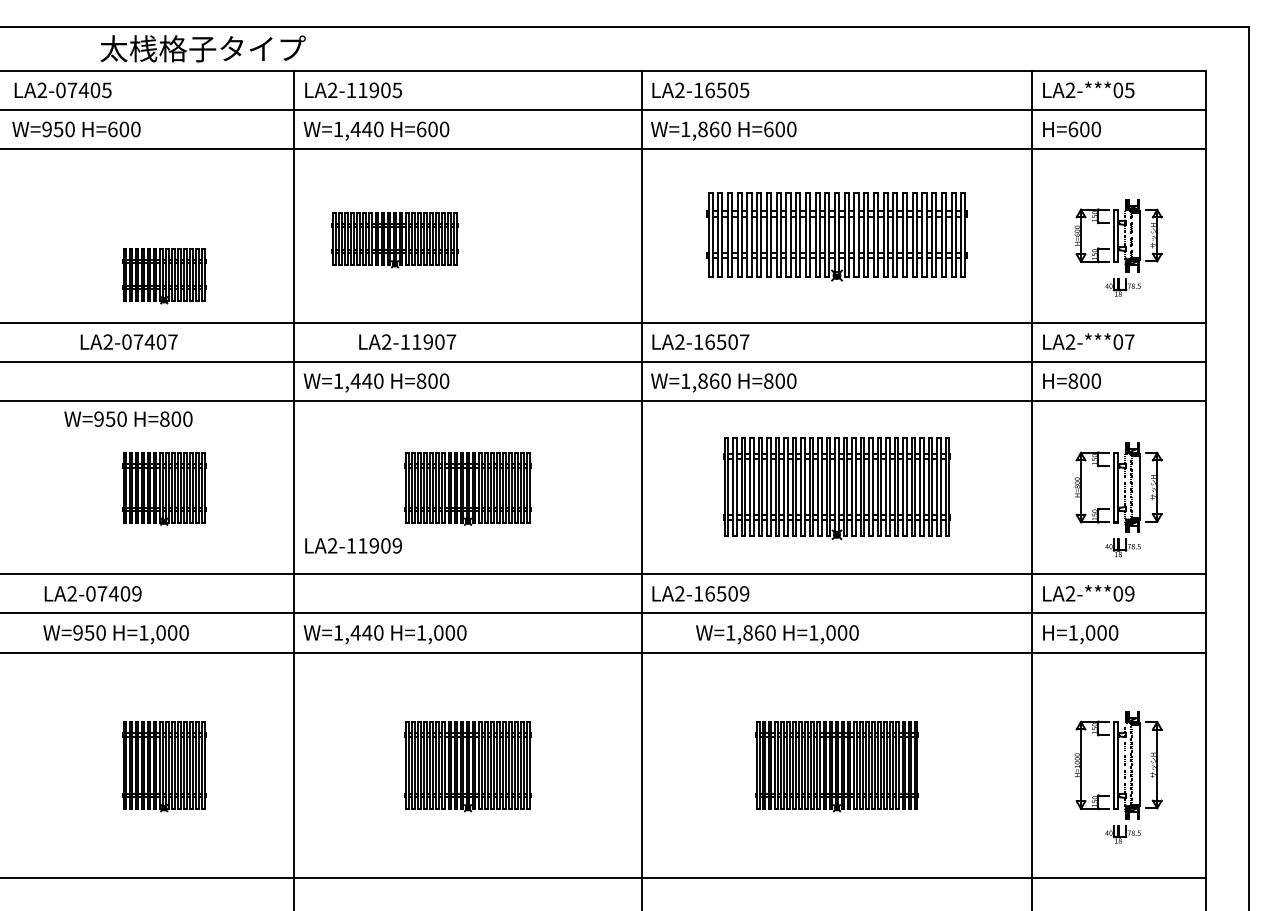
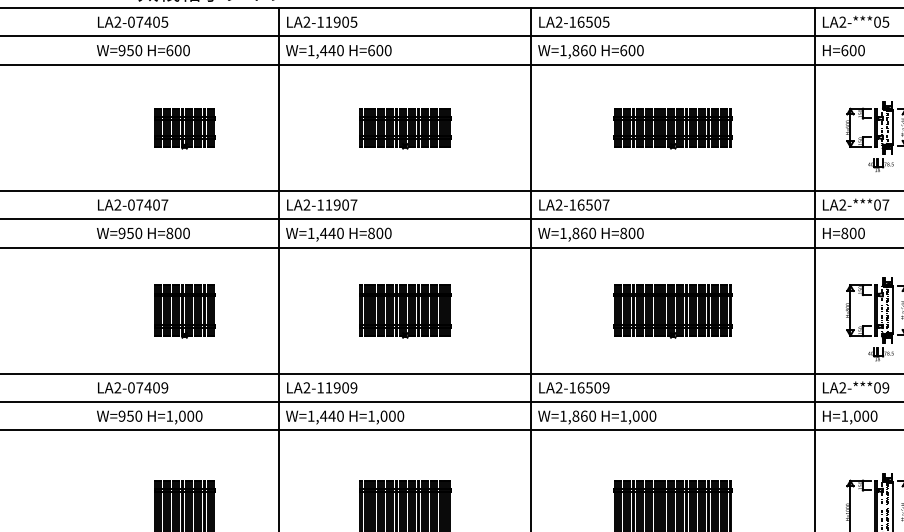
text: (62, 90) -> (132, 22), moved
text: (76, 129) -> (143, 50), moved
part: (836, 237) -> (672, 129), size x0.62
part: (394, 240) -> (404, 129), moved
part: (164, 276) -> (184, 129), moved
text: (128, 341) -> (132, 204), moved
text: (407, 341) -> (322, 204), moved
text: (128, 418) -> (143, 232), moved
part: (836, 488) -> (672, 311), size x0.71
text: (353, 545) -> (322, 387), moved
text: (777, 634) -> (597, 417), moved

